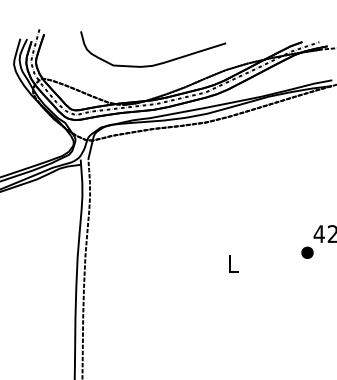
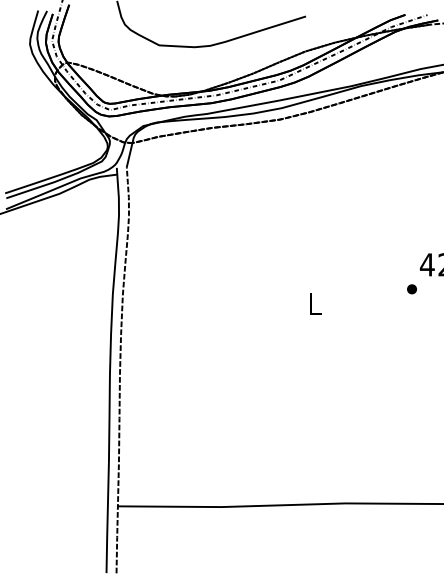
part: (307, 253) -> (411, 289), size x0.62

